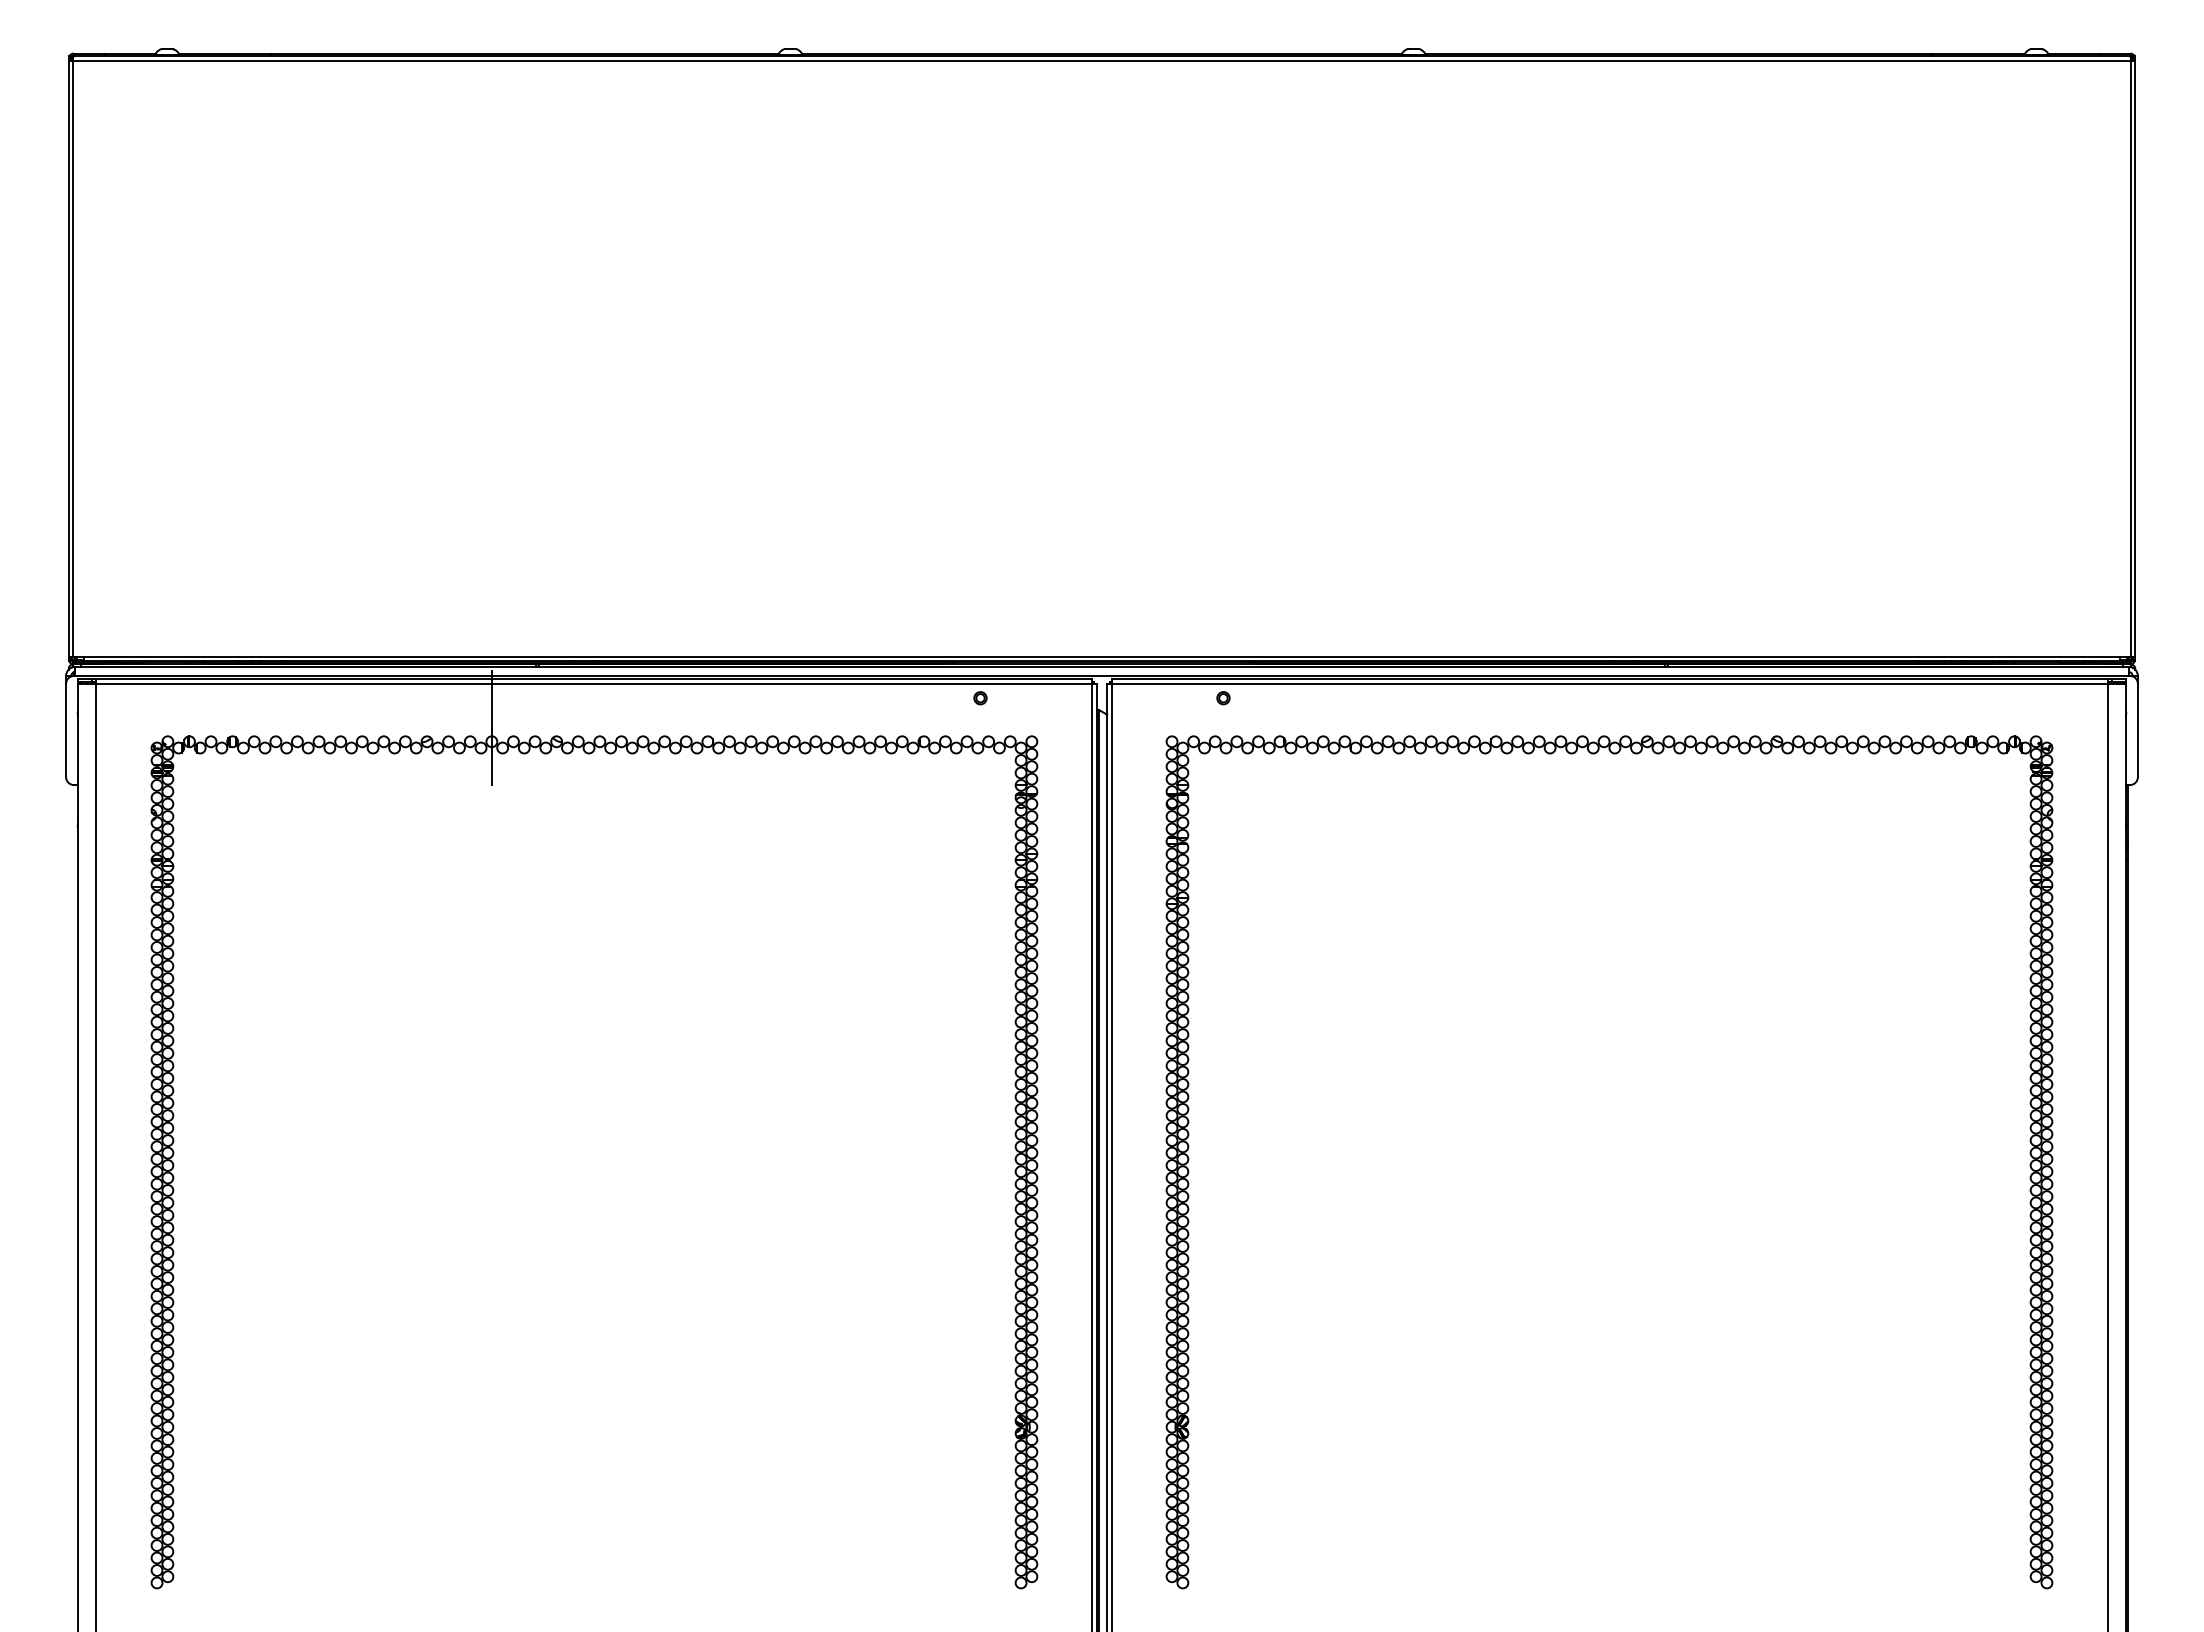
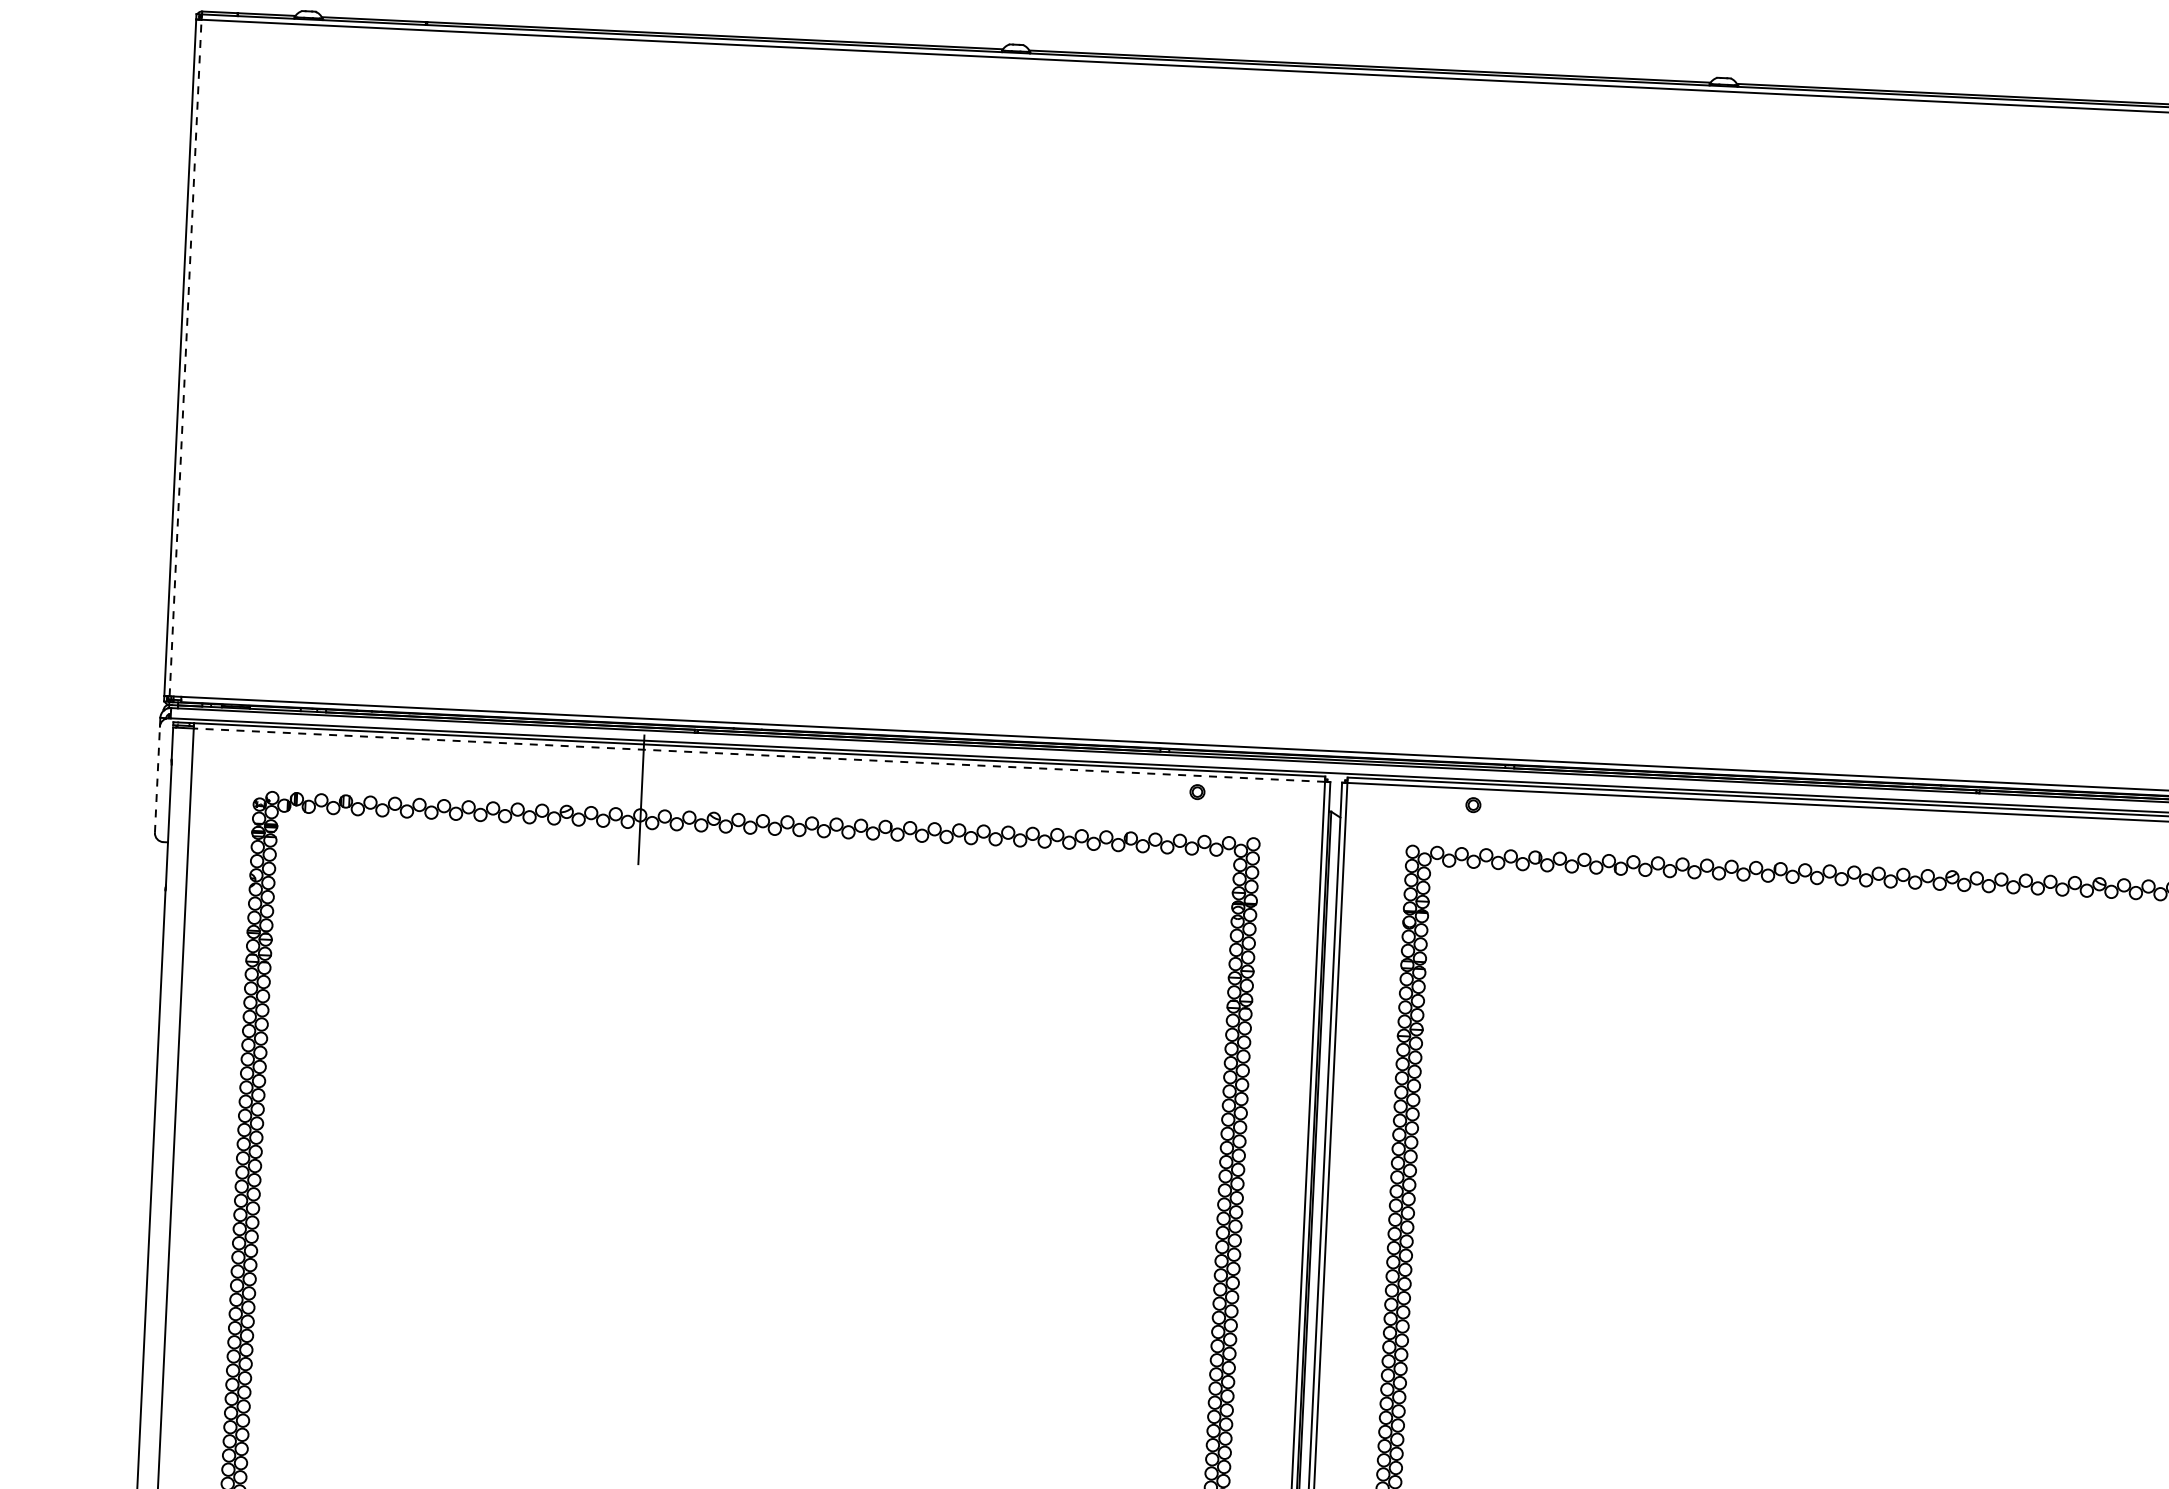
line: (73, 358) -> (185, 357), solid -> dashed
line: (593, 683) -> (758, 754), solid -> dashed
line: (66, 730) -> (157, 779), solid -> dashed

